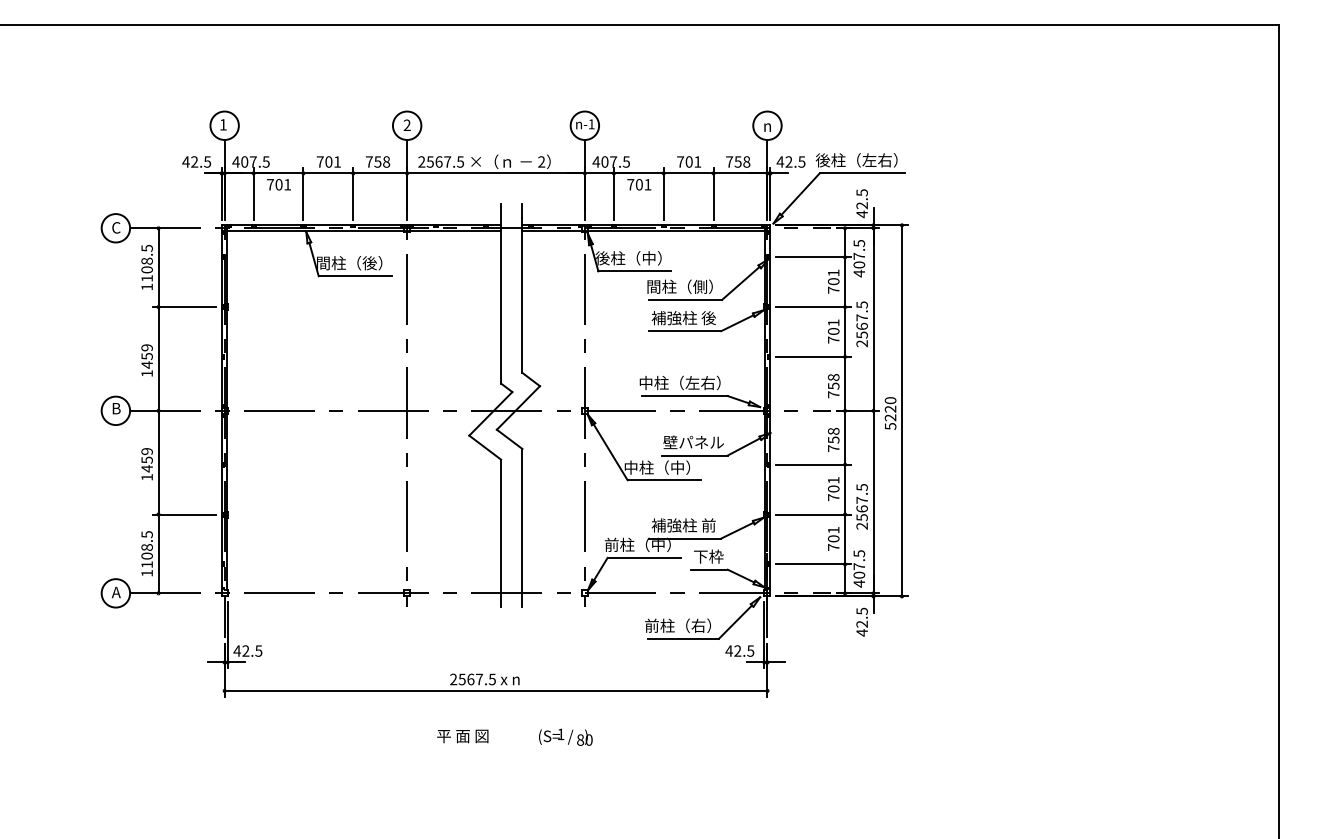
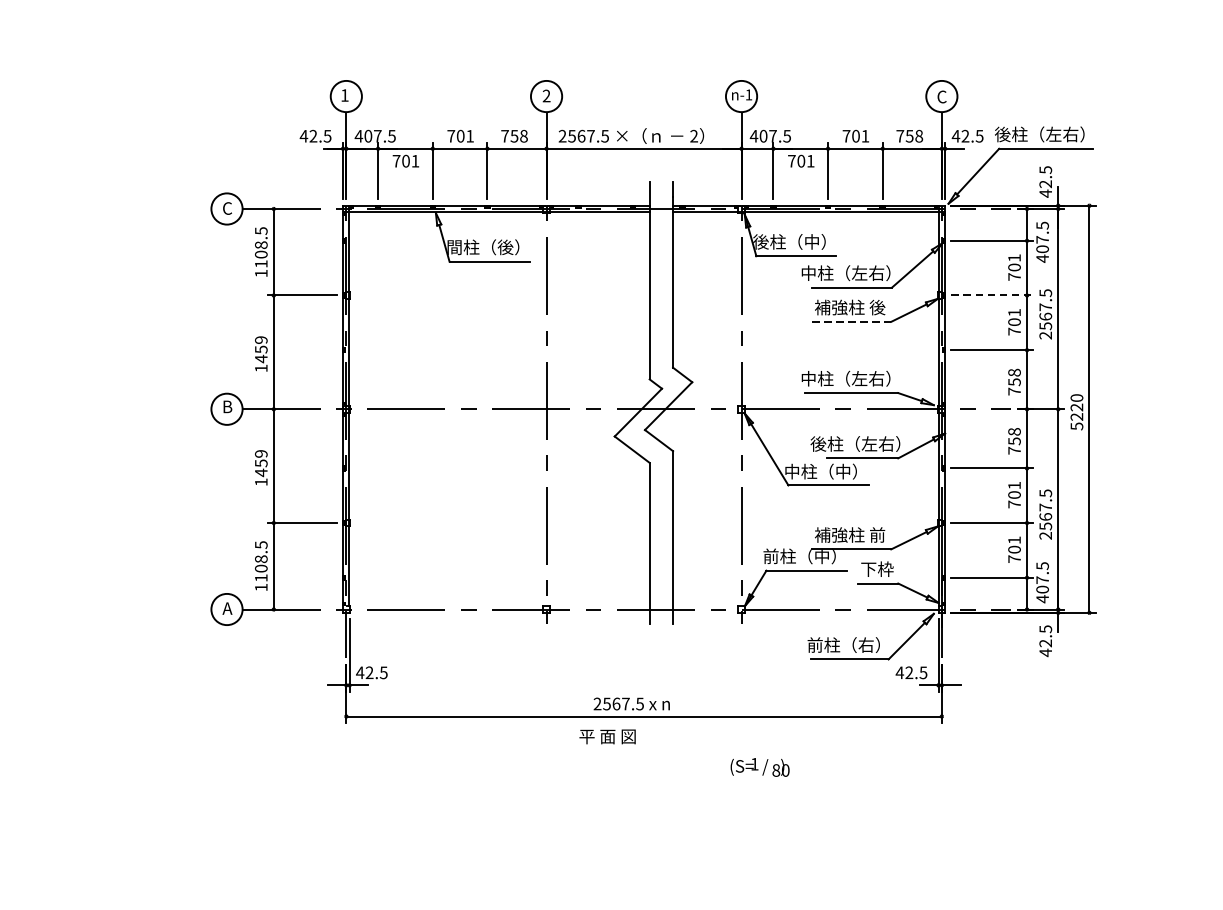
text: (767, 125) -> (941, 96), n -> C
text: (679, 286) -> (845, 272), 間柱（側） -> 中柱（左右）
line: (813, 307) -> (992, 295), solid -> dashed
line: (685, 331) -> (851, 322), solid -> dashed
text: (688, 442) -> (855, 444), 壁パネル -> 後柱（左右）
text: (462, 736) -> (607, 736), moved
text: (565, 736) -> (759, 766), moved

